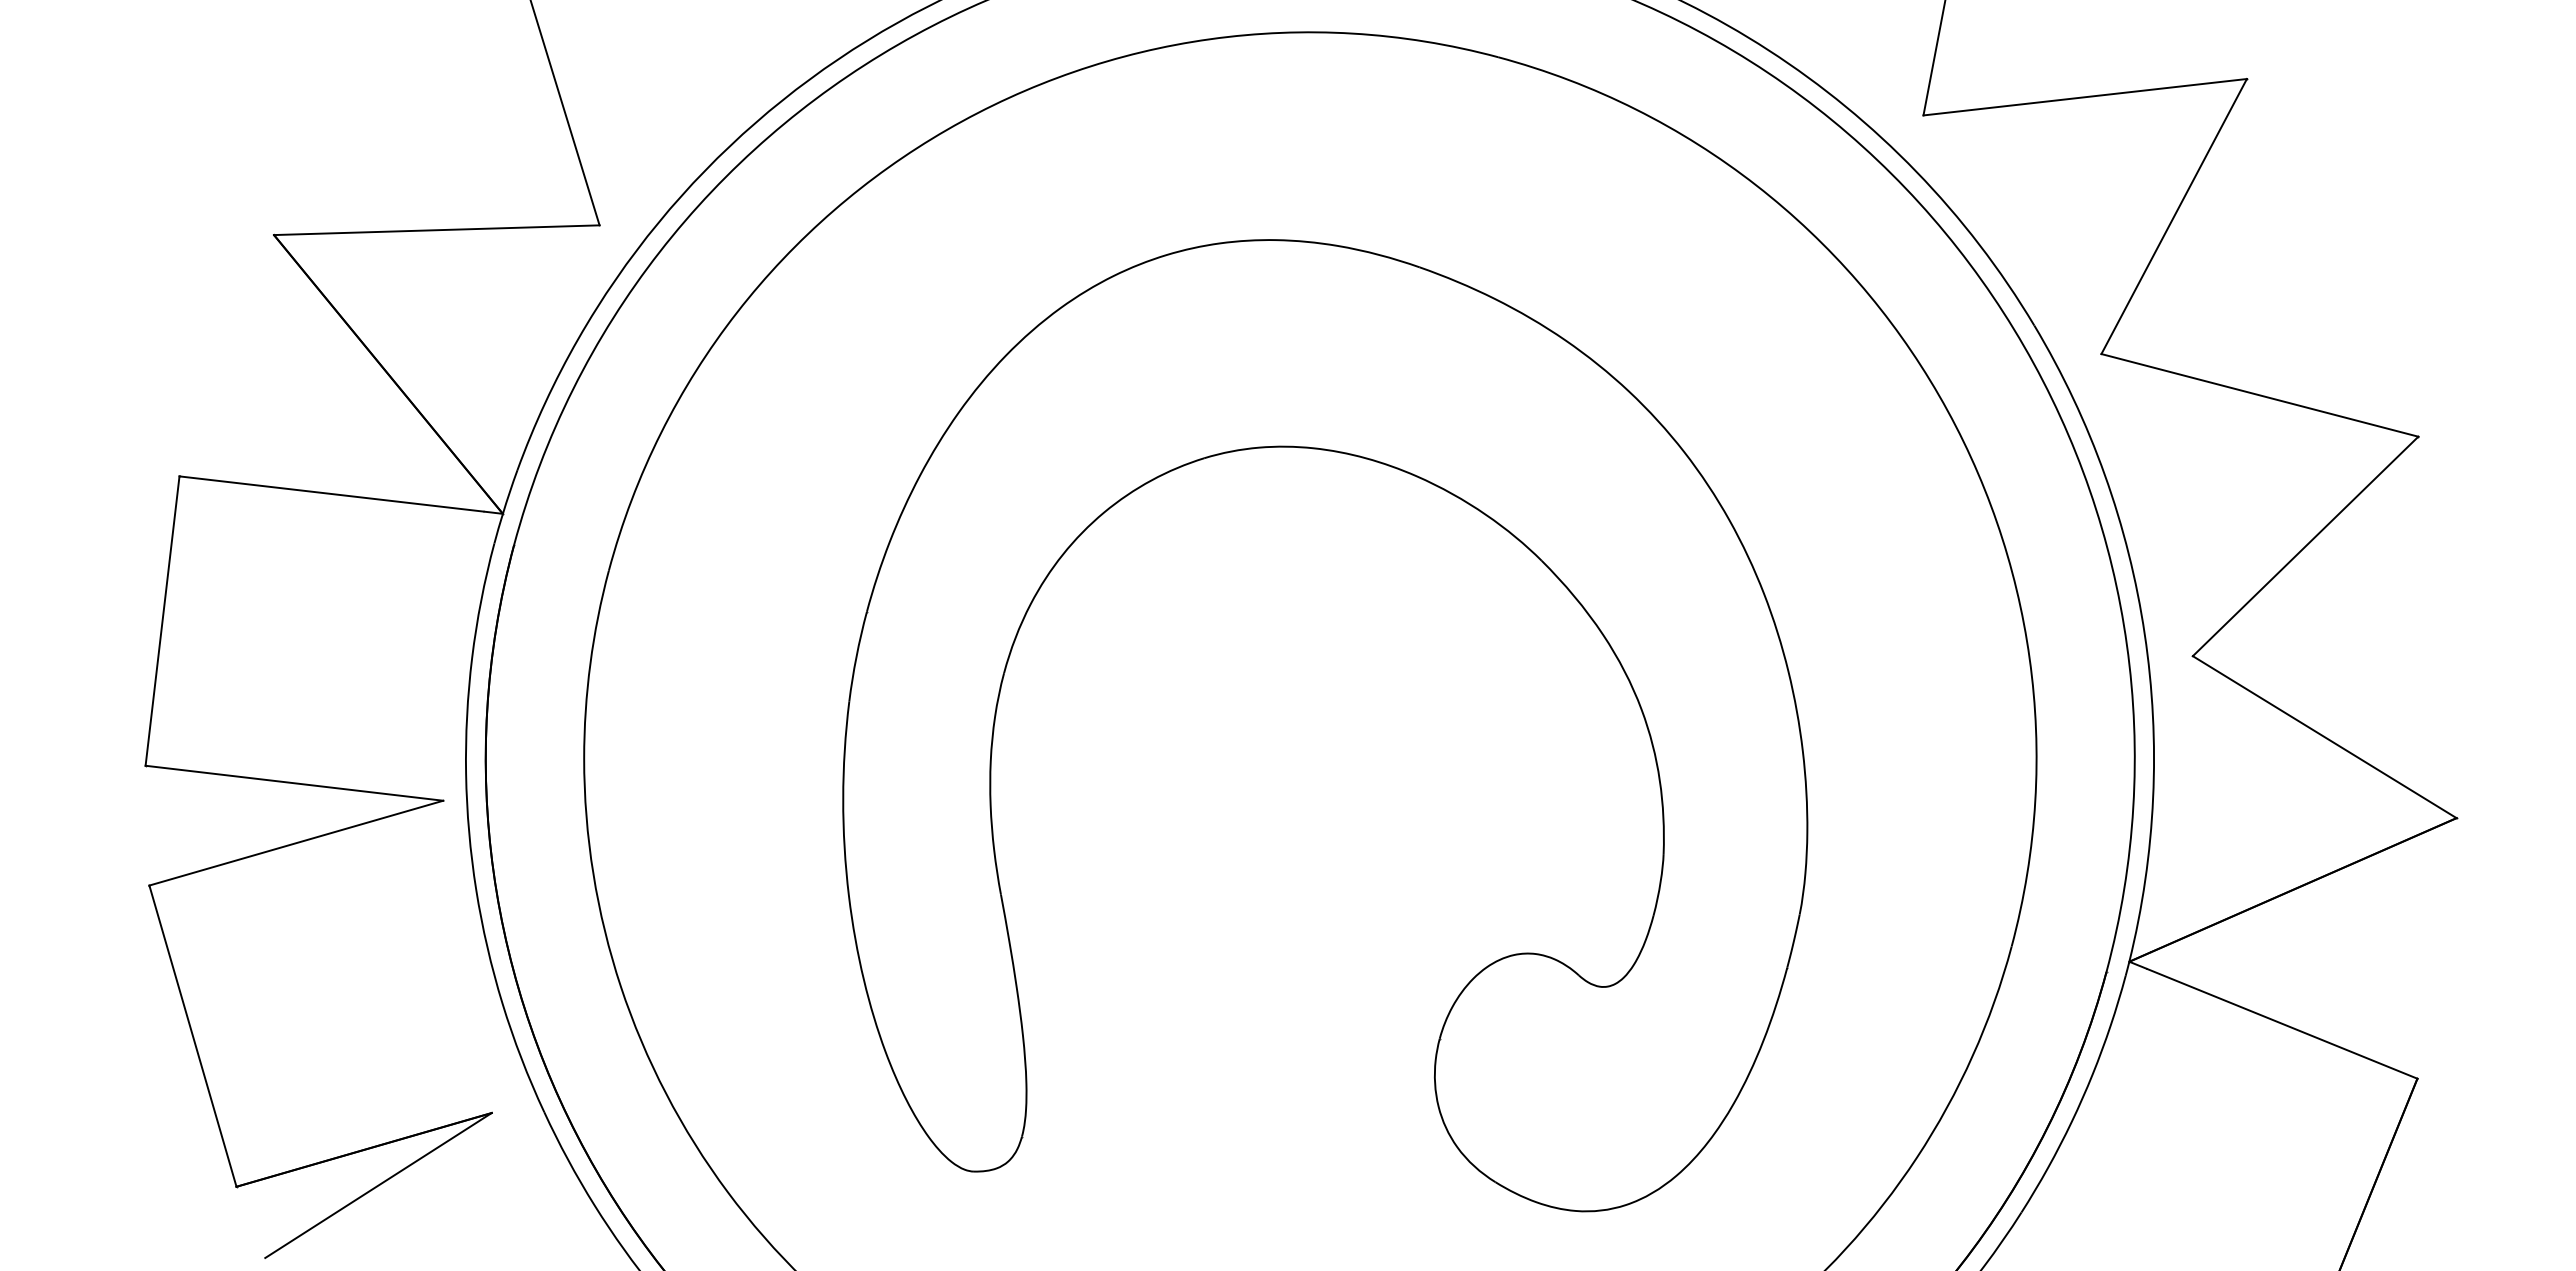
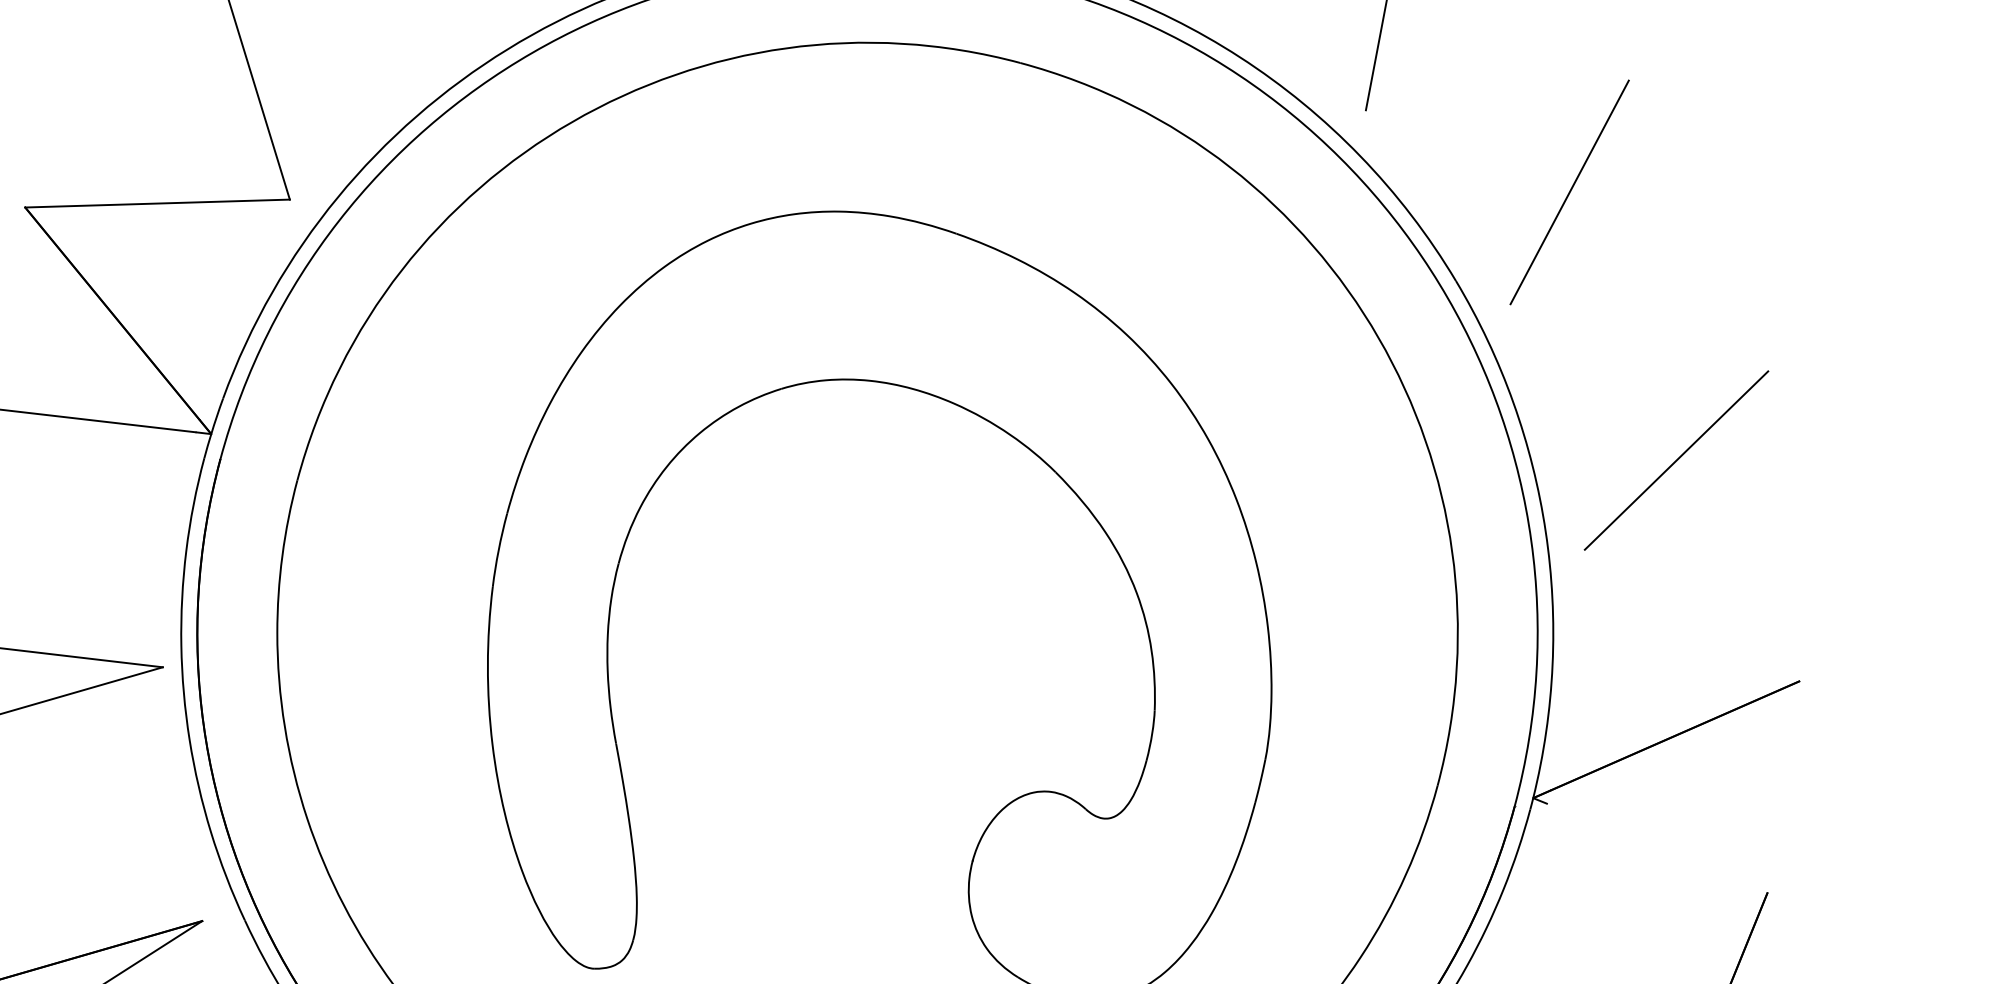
line: (2084, 97) -> (1496, 95), removed
line: (2259, 395) -> (1639, 337), removed
line: (2324, 737) -> (1691, 615), removed
line: (2282, 1023) -> (1657, 848), removed

